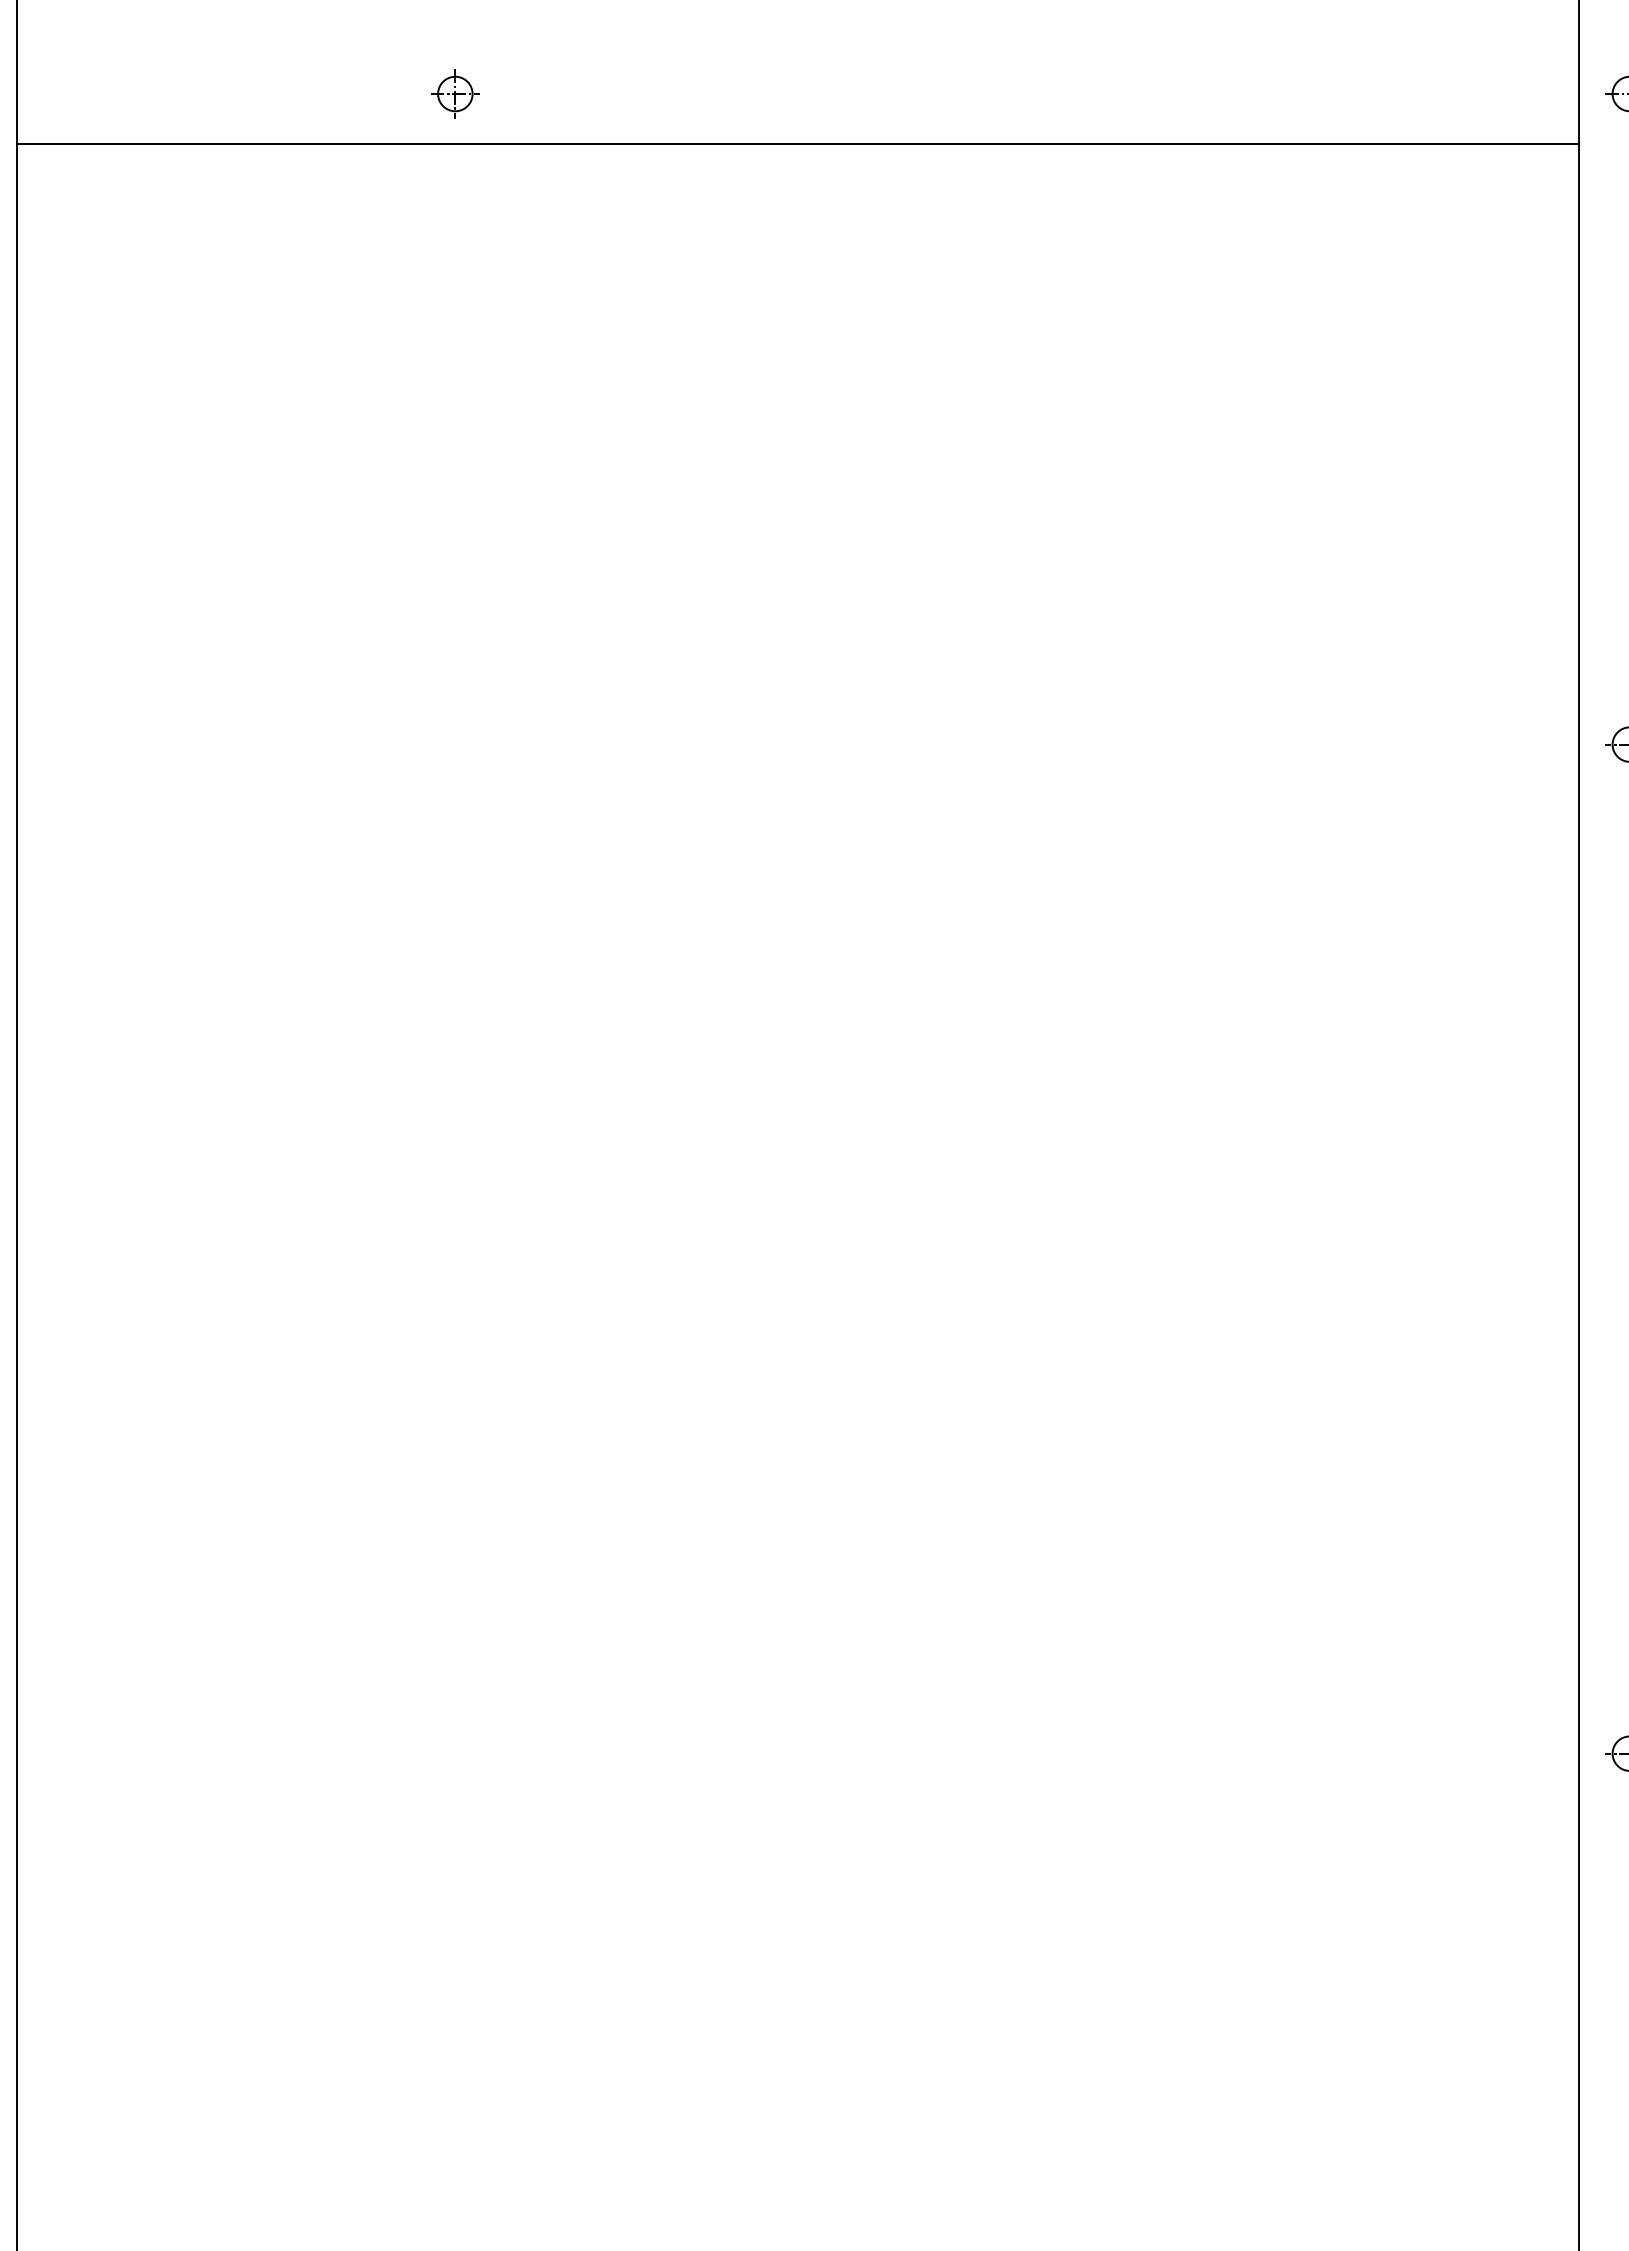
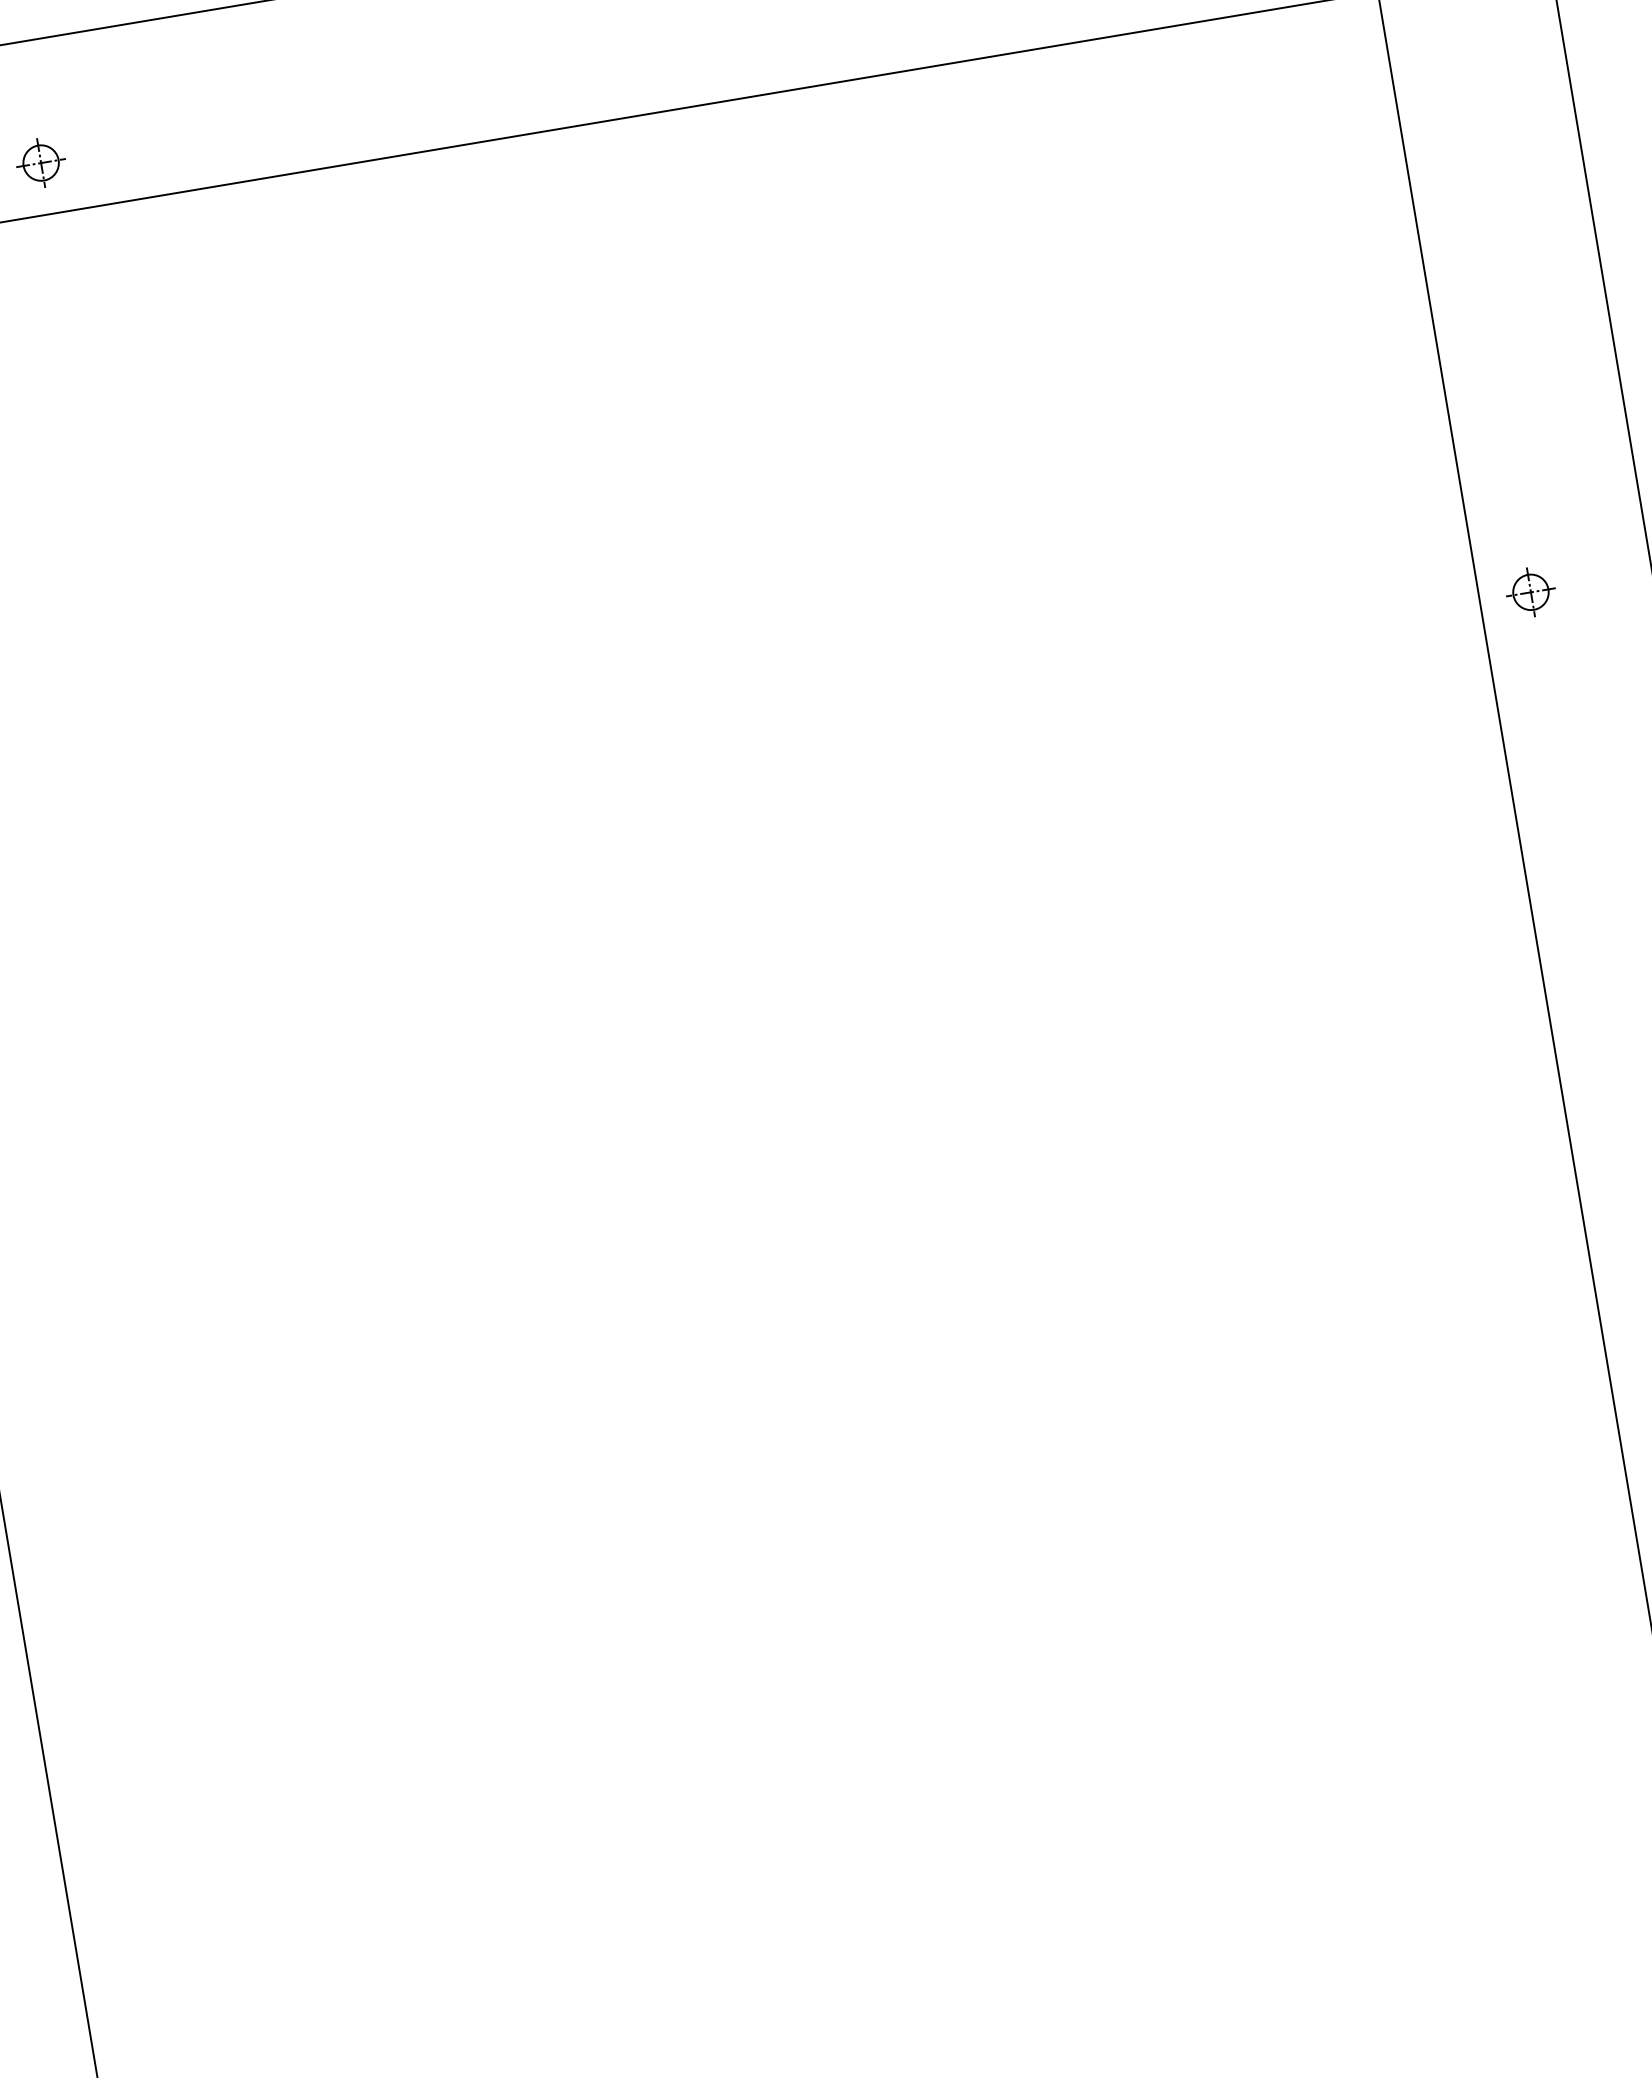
part: (455, 93) -> (41, 162), moved

